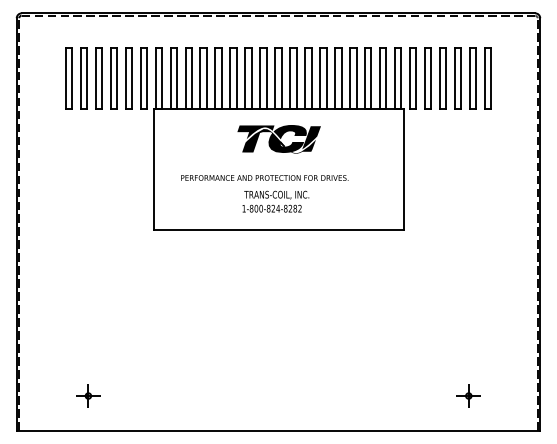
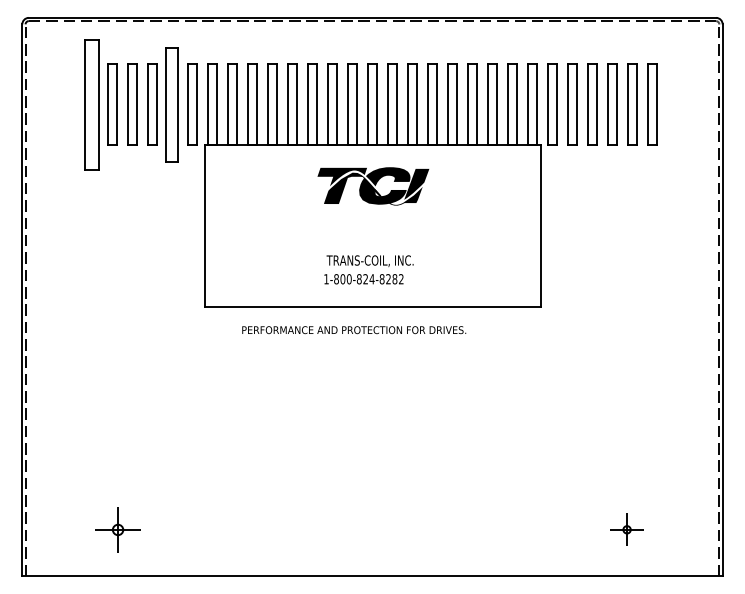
part: (69, 78) -> (92, 104), size x1.6
part: (129, 78) -> (172, 104), size x1.4
text: (265, 178) -> (354, 330), moved
part: (88, 395) -> (118, 529), size x1.4

